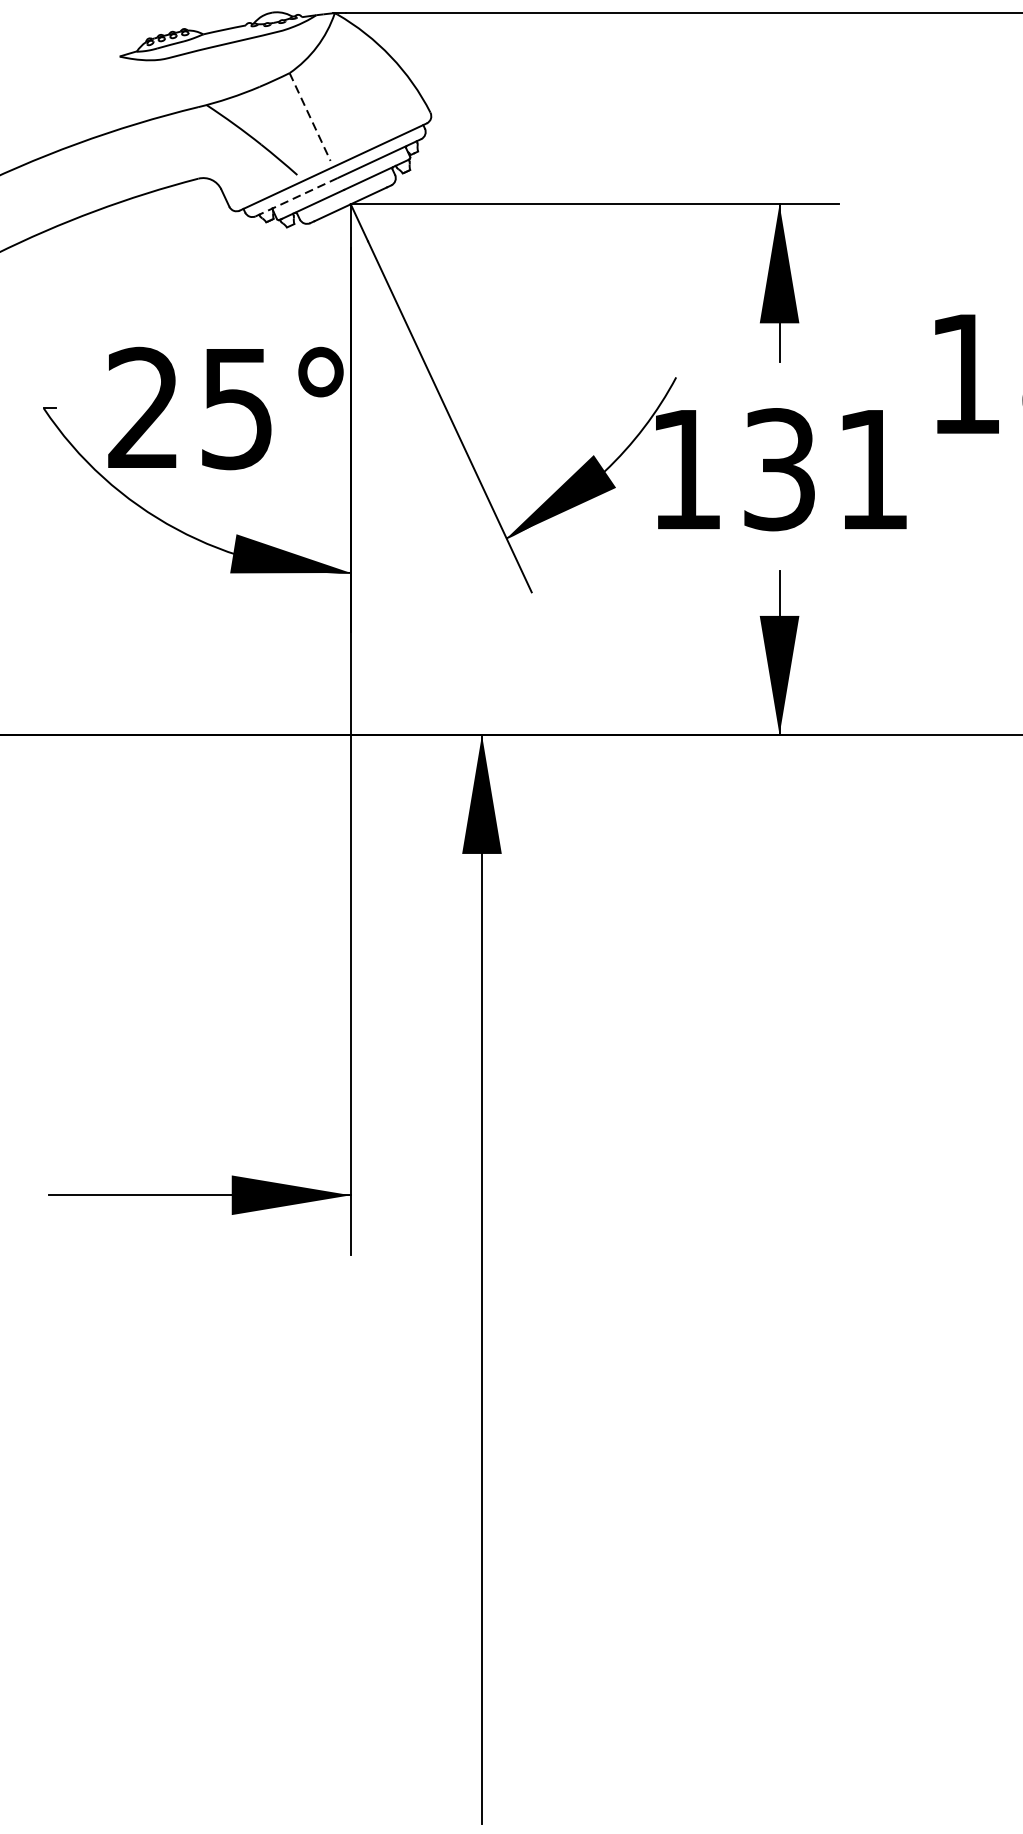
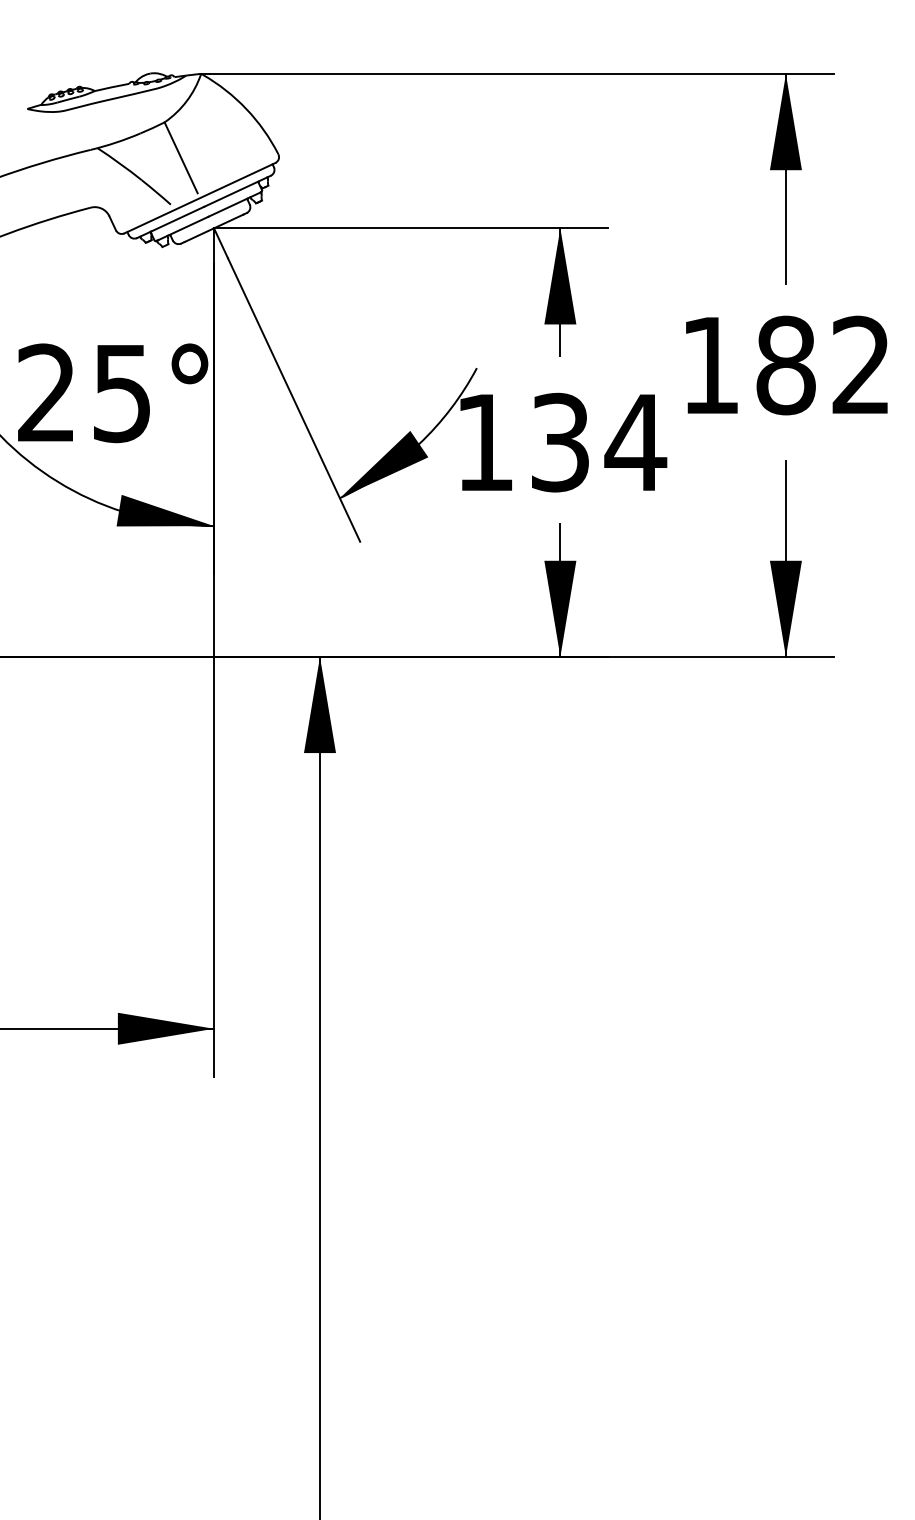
line: (310, 117) -> (181, 158), dashed -> solid
line: (296, 197) -> (170, 222), dashed -> solid
text: (872, 469) -> (635, 442), 131 -> 134

